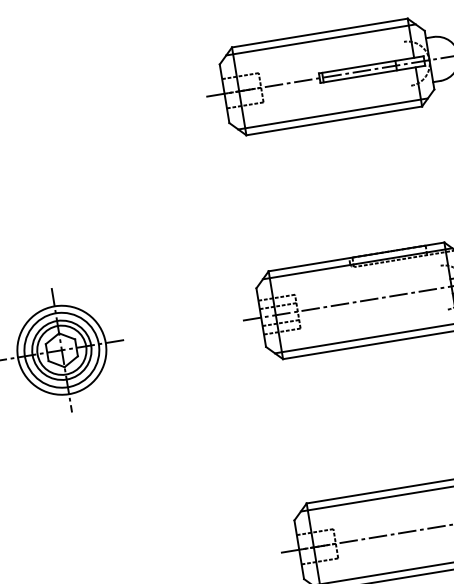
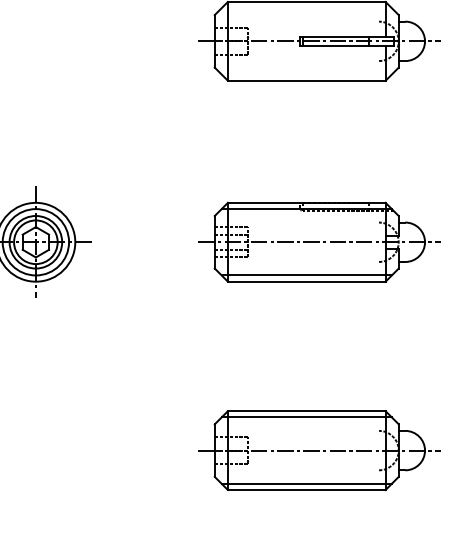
line: (320, 40) -> (306, 8), removed
line: (332, 113) -> (306, 74), removed

